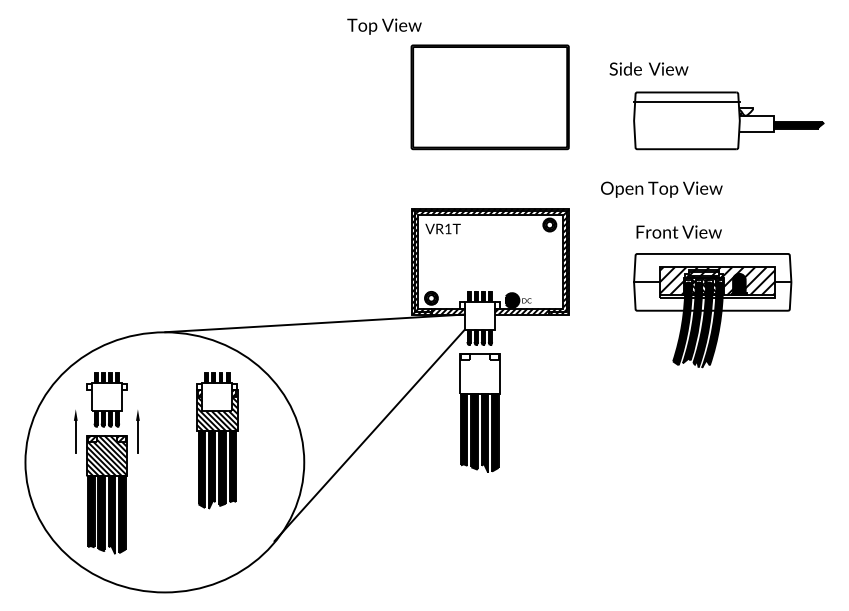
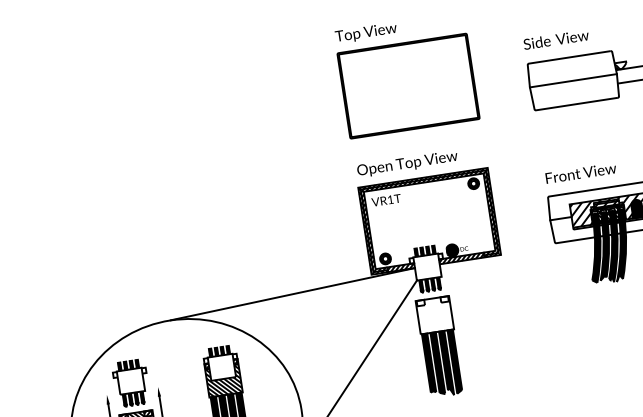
text: (384, 26) -> (366, 33), moved
text: (648, 68) -> (555, 39), moved
line: (686, 101) -> (573, 80), moved
text: (661, 189) -> (407, 163), moved

